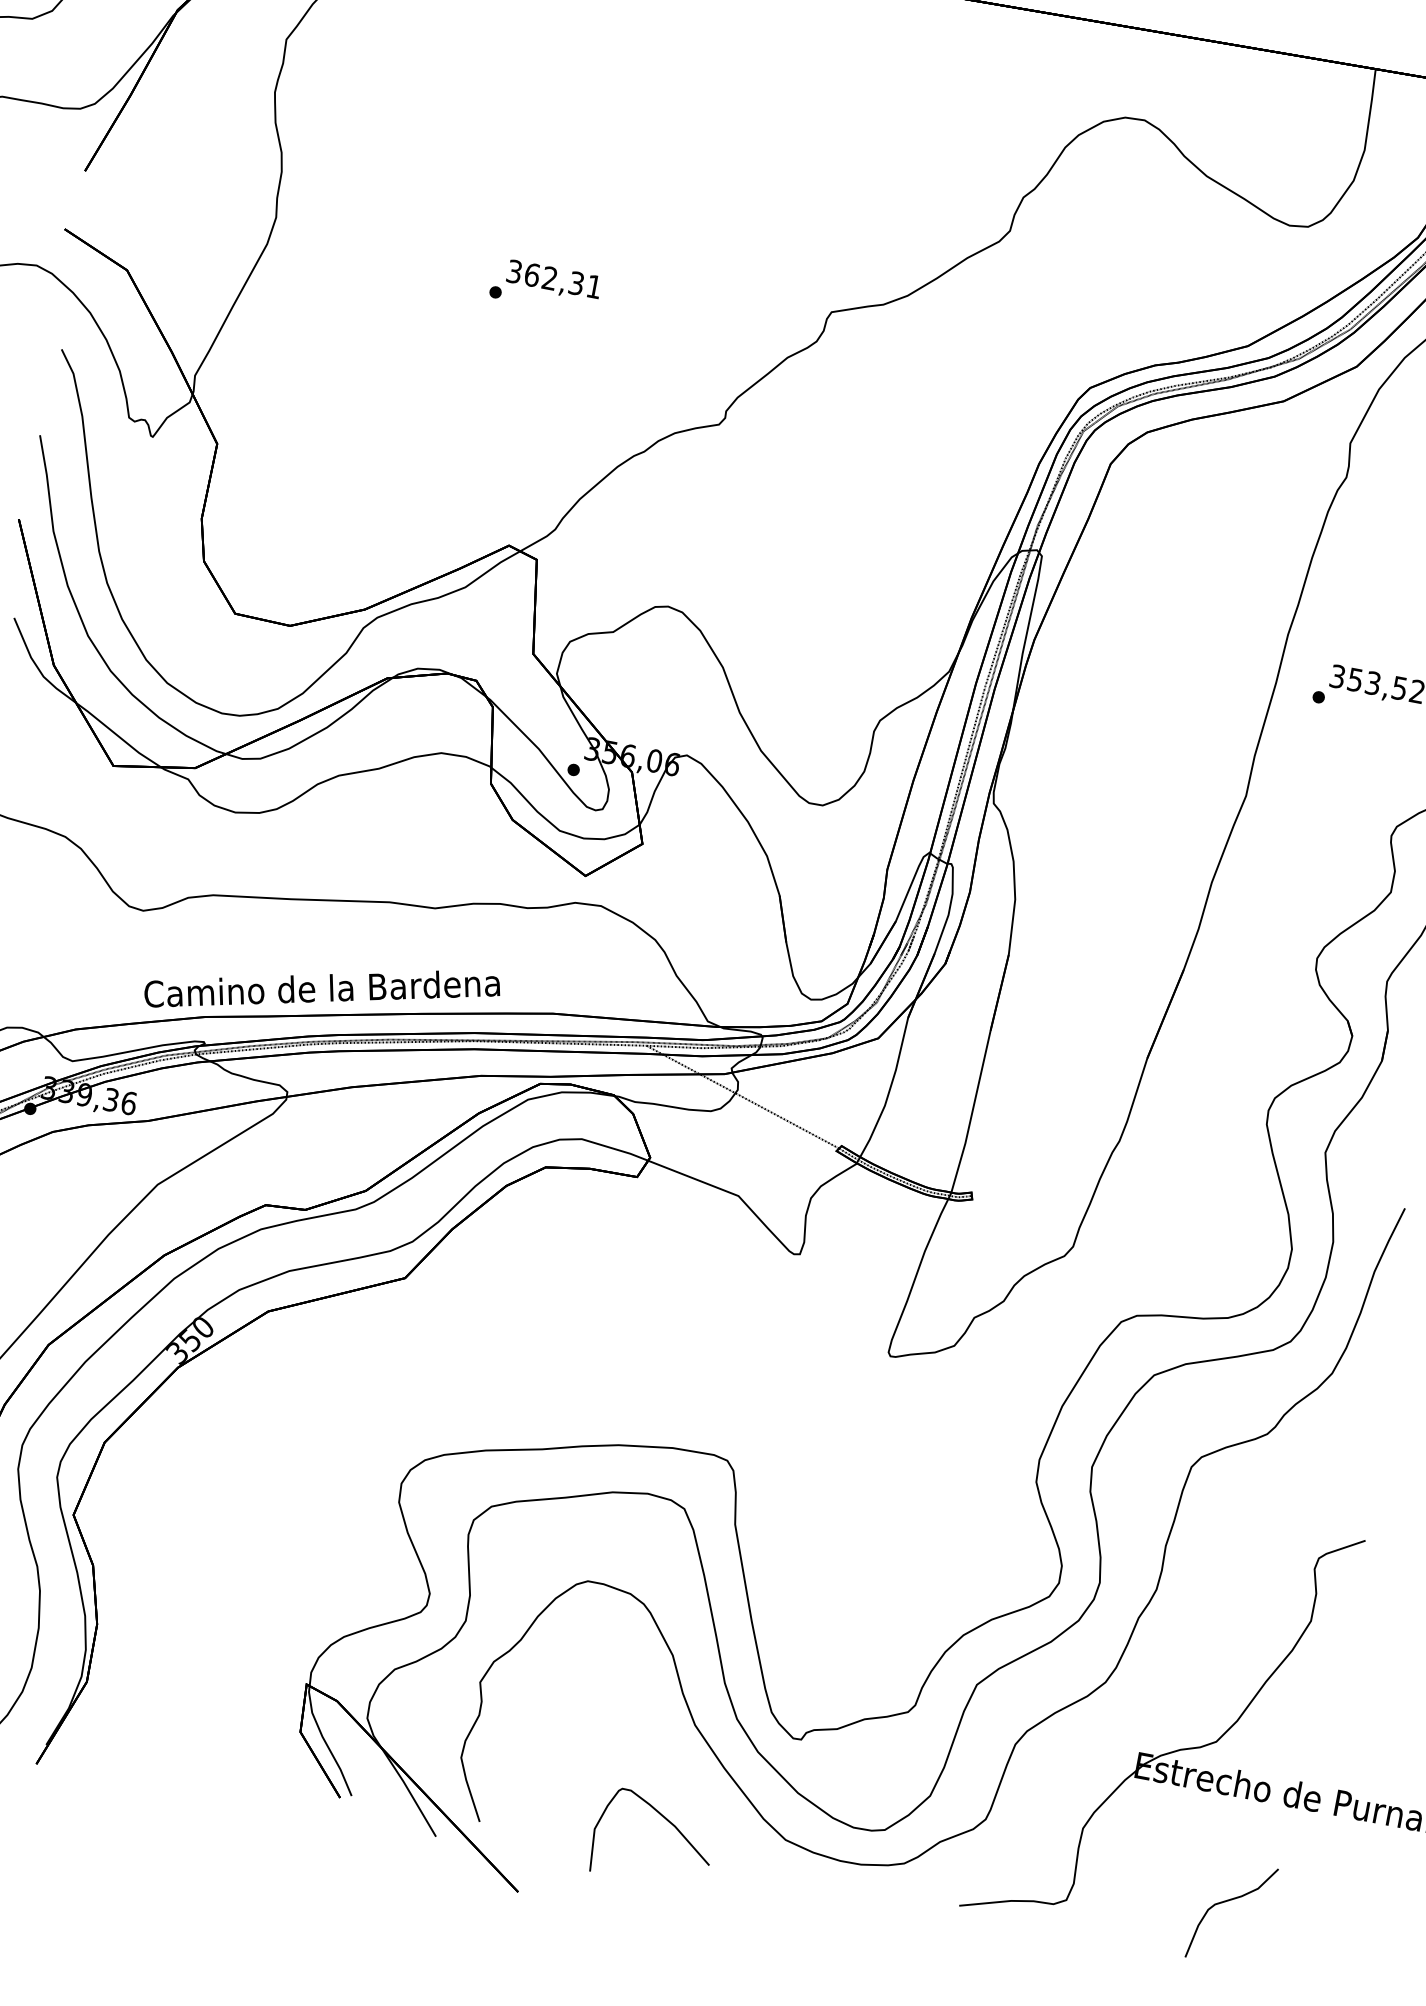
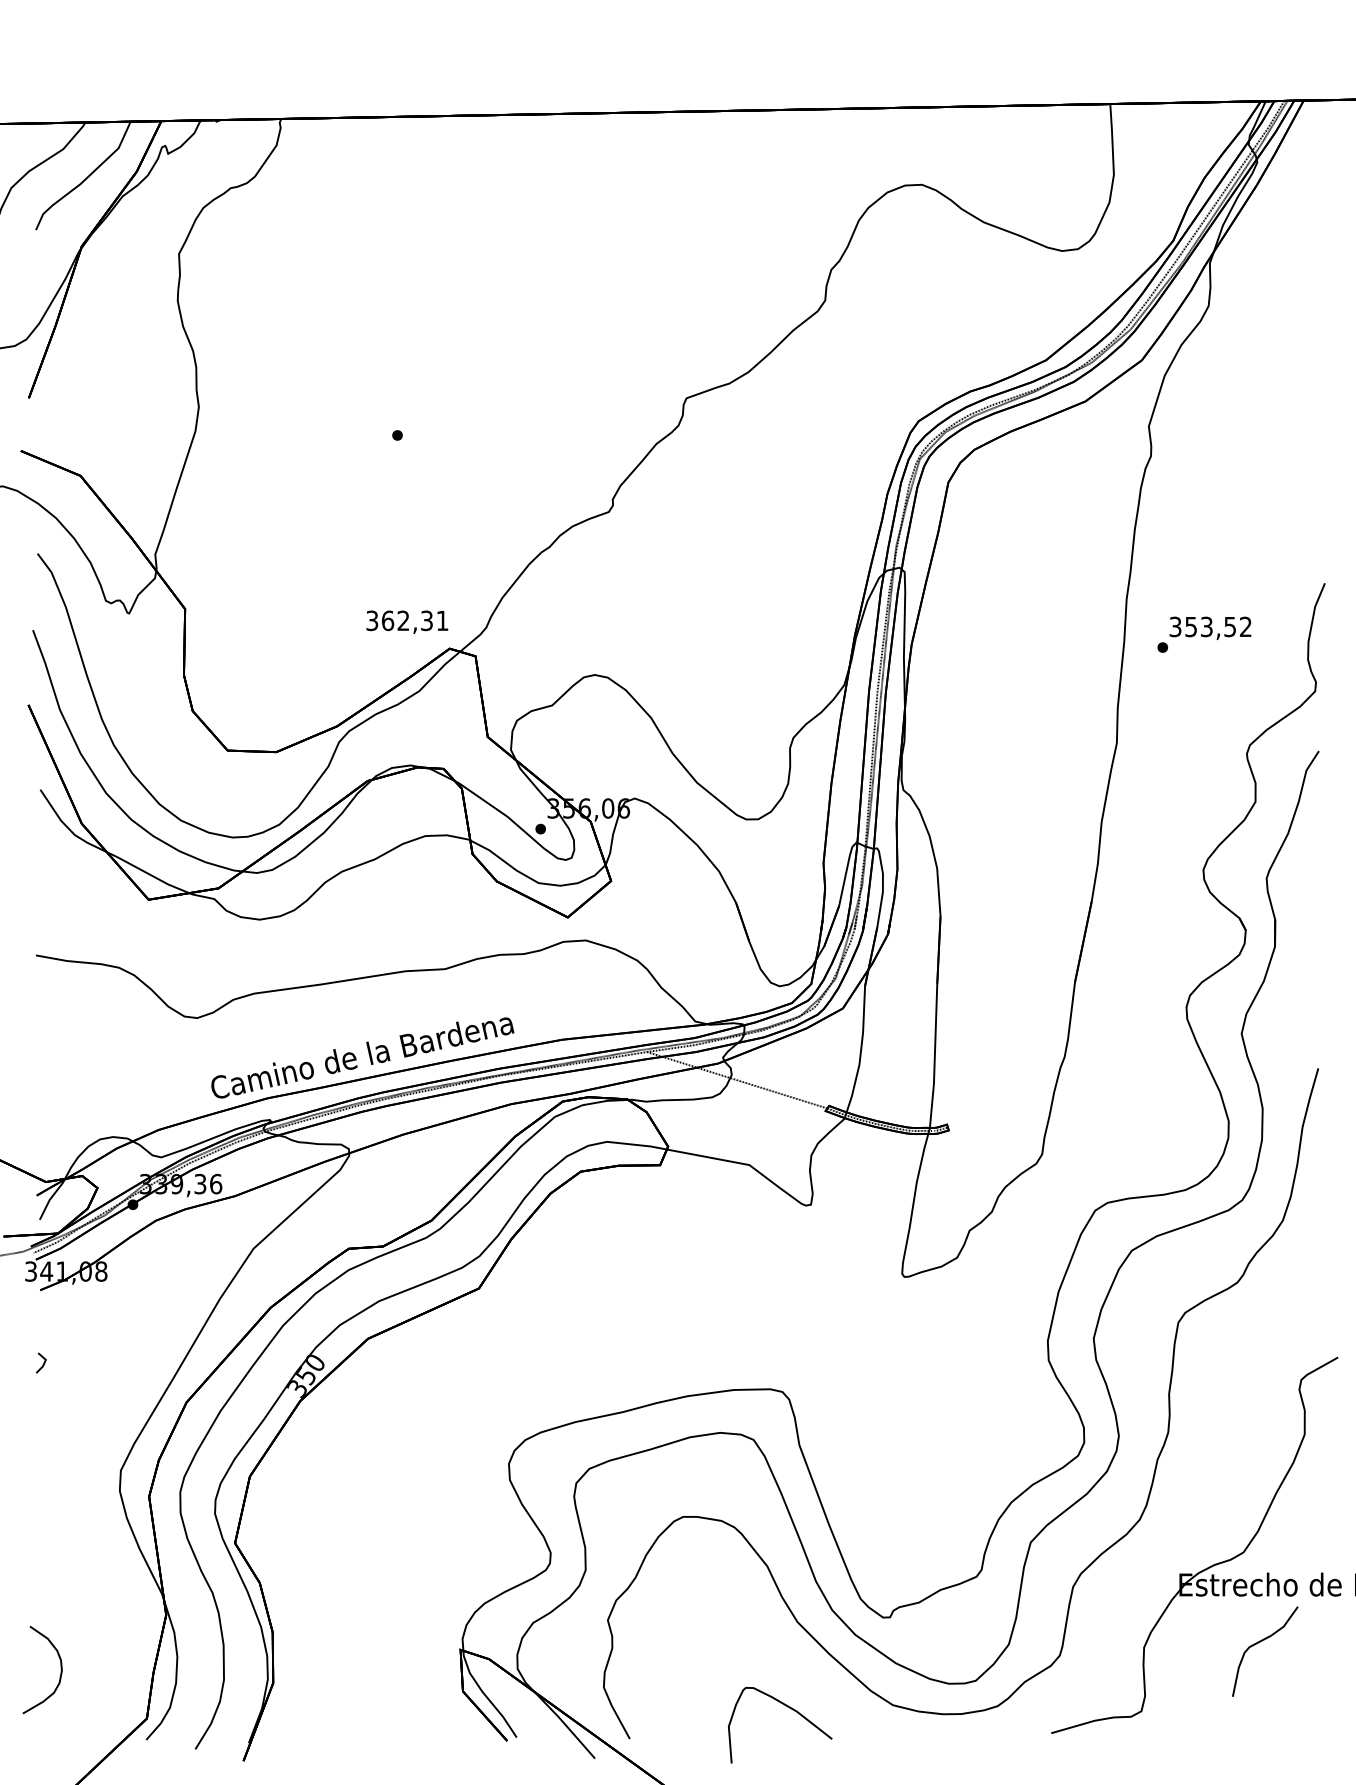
text: (554, 280) -> (407, 621), moved
curve: (1228, 1901) -> (1260, 1642), moved

